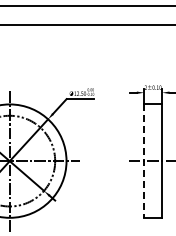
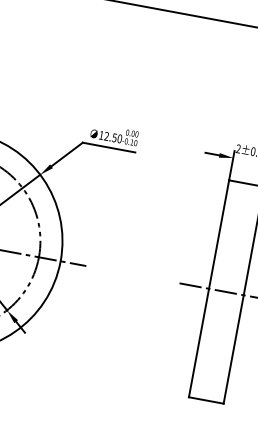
line: (144, 161) -> (209, 289), dashed -> solid

